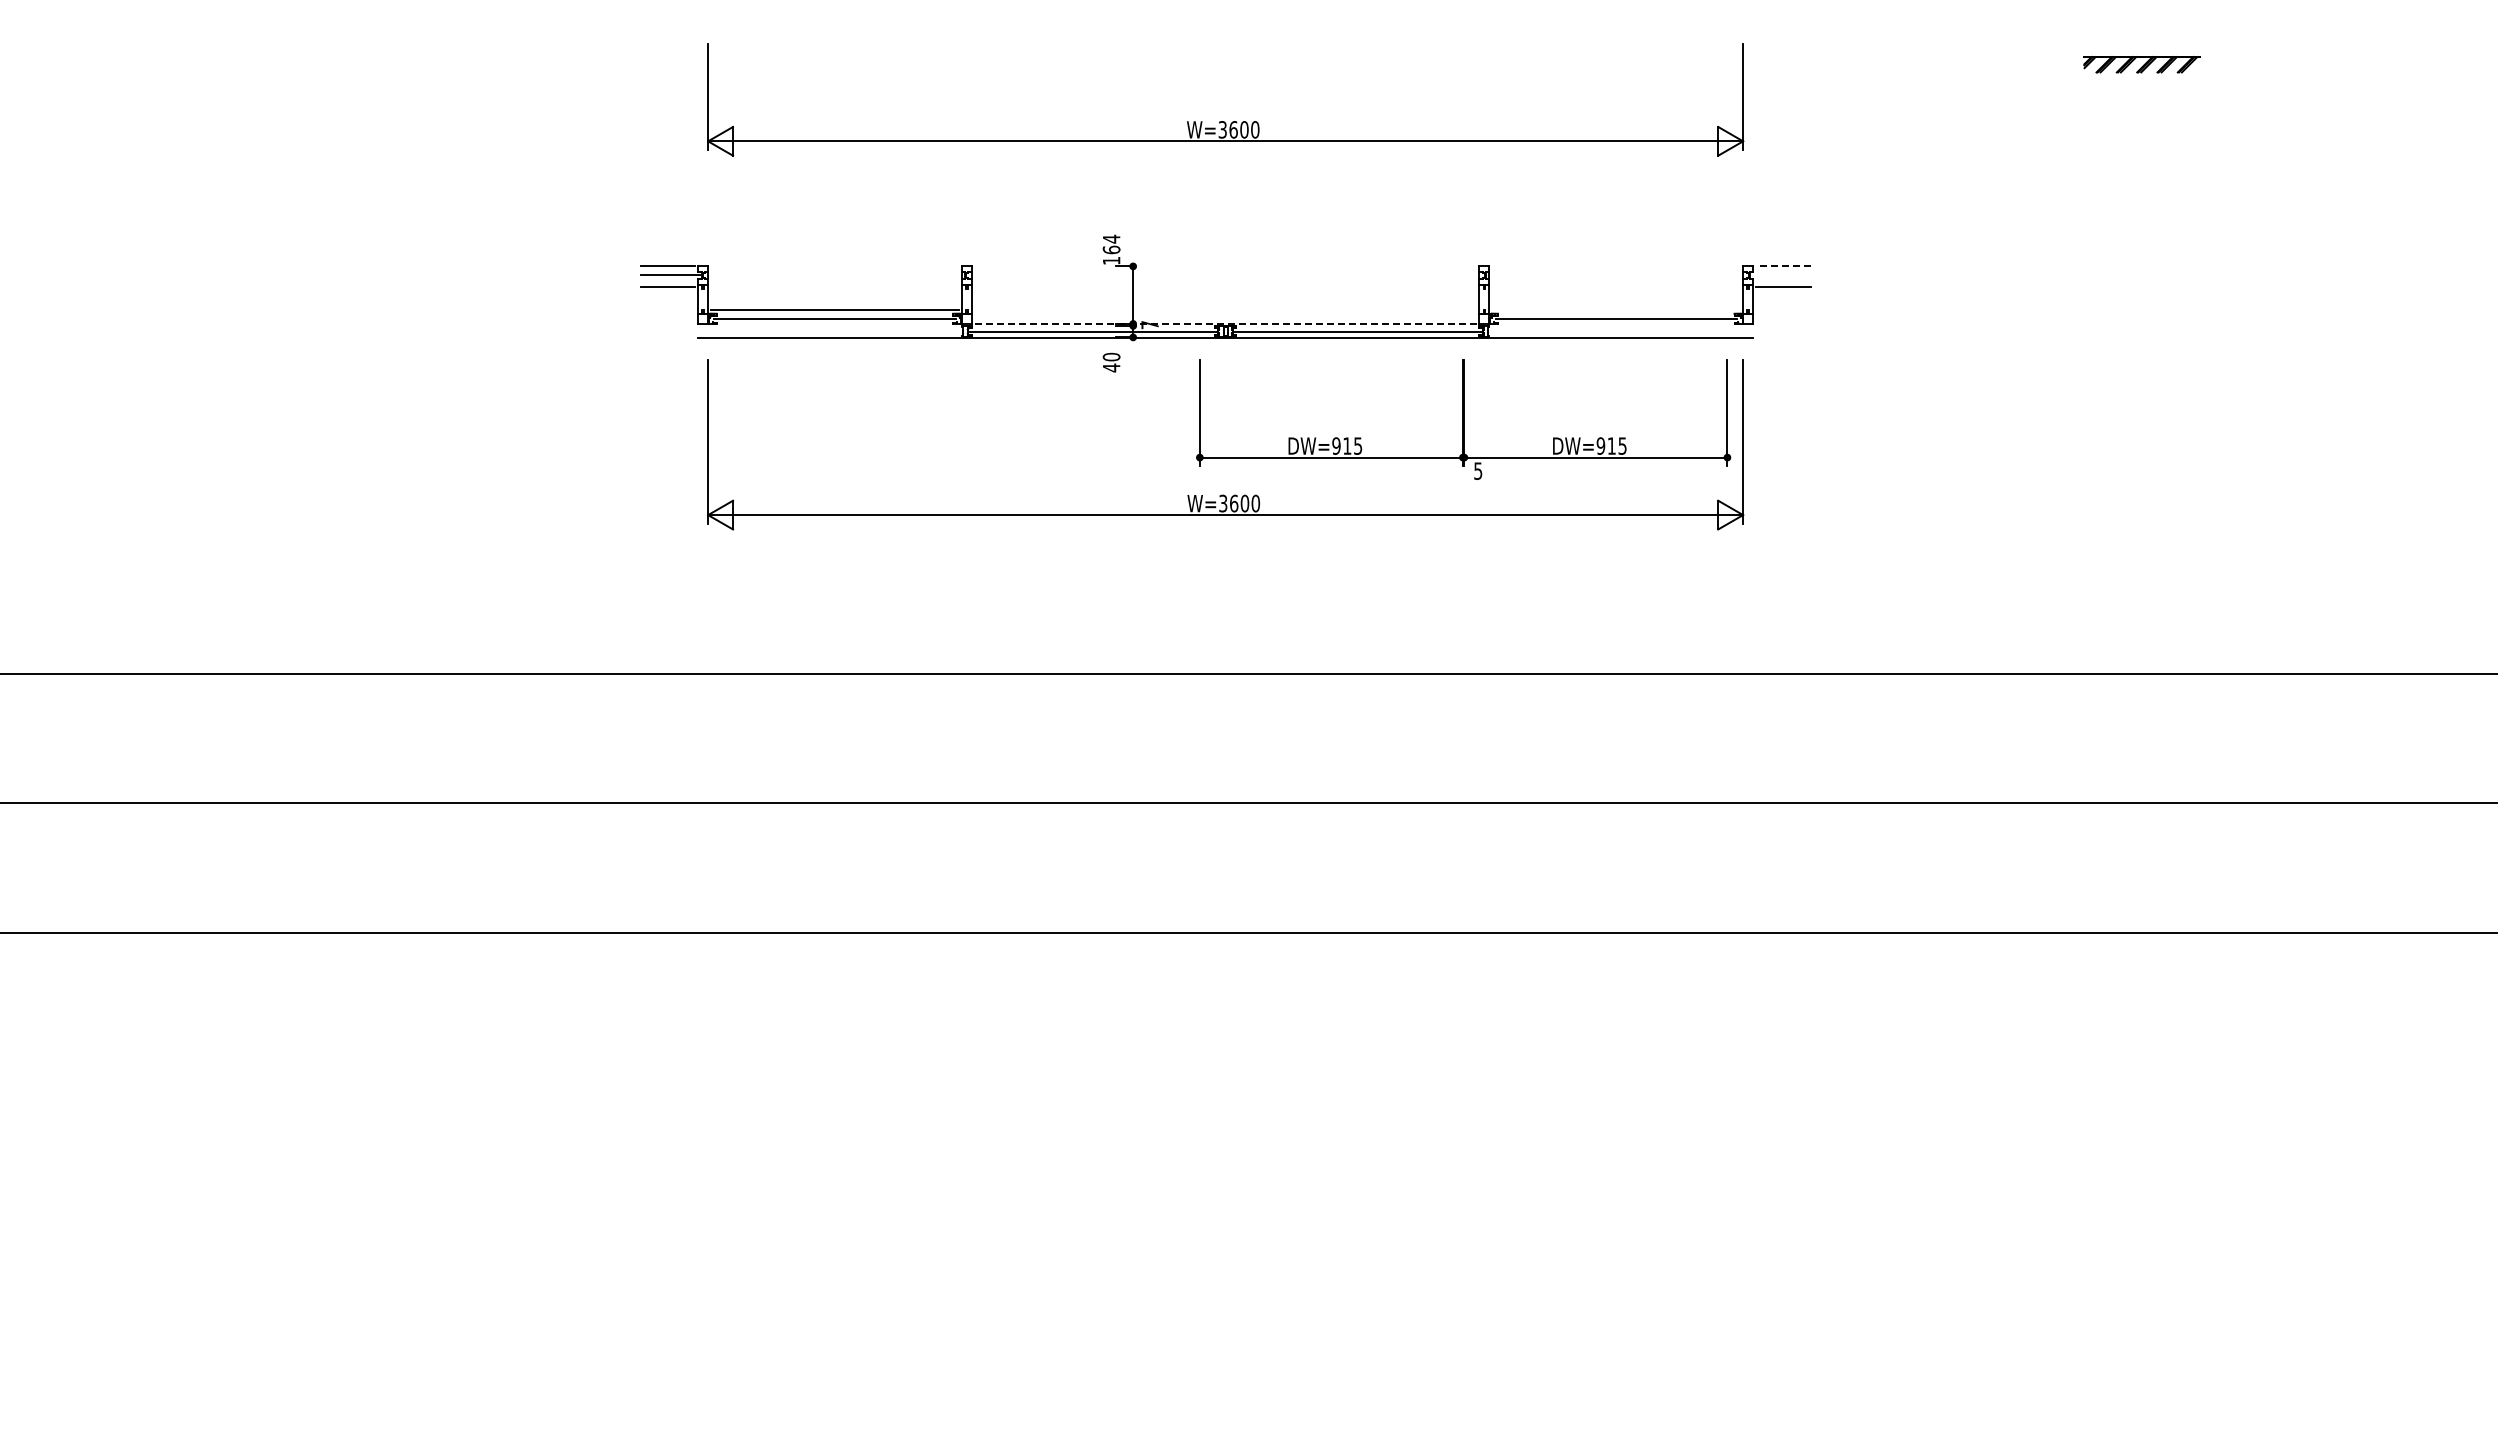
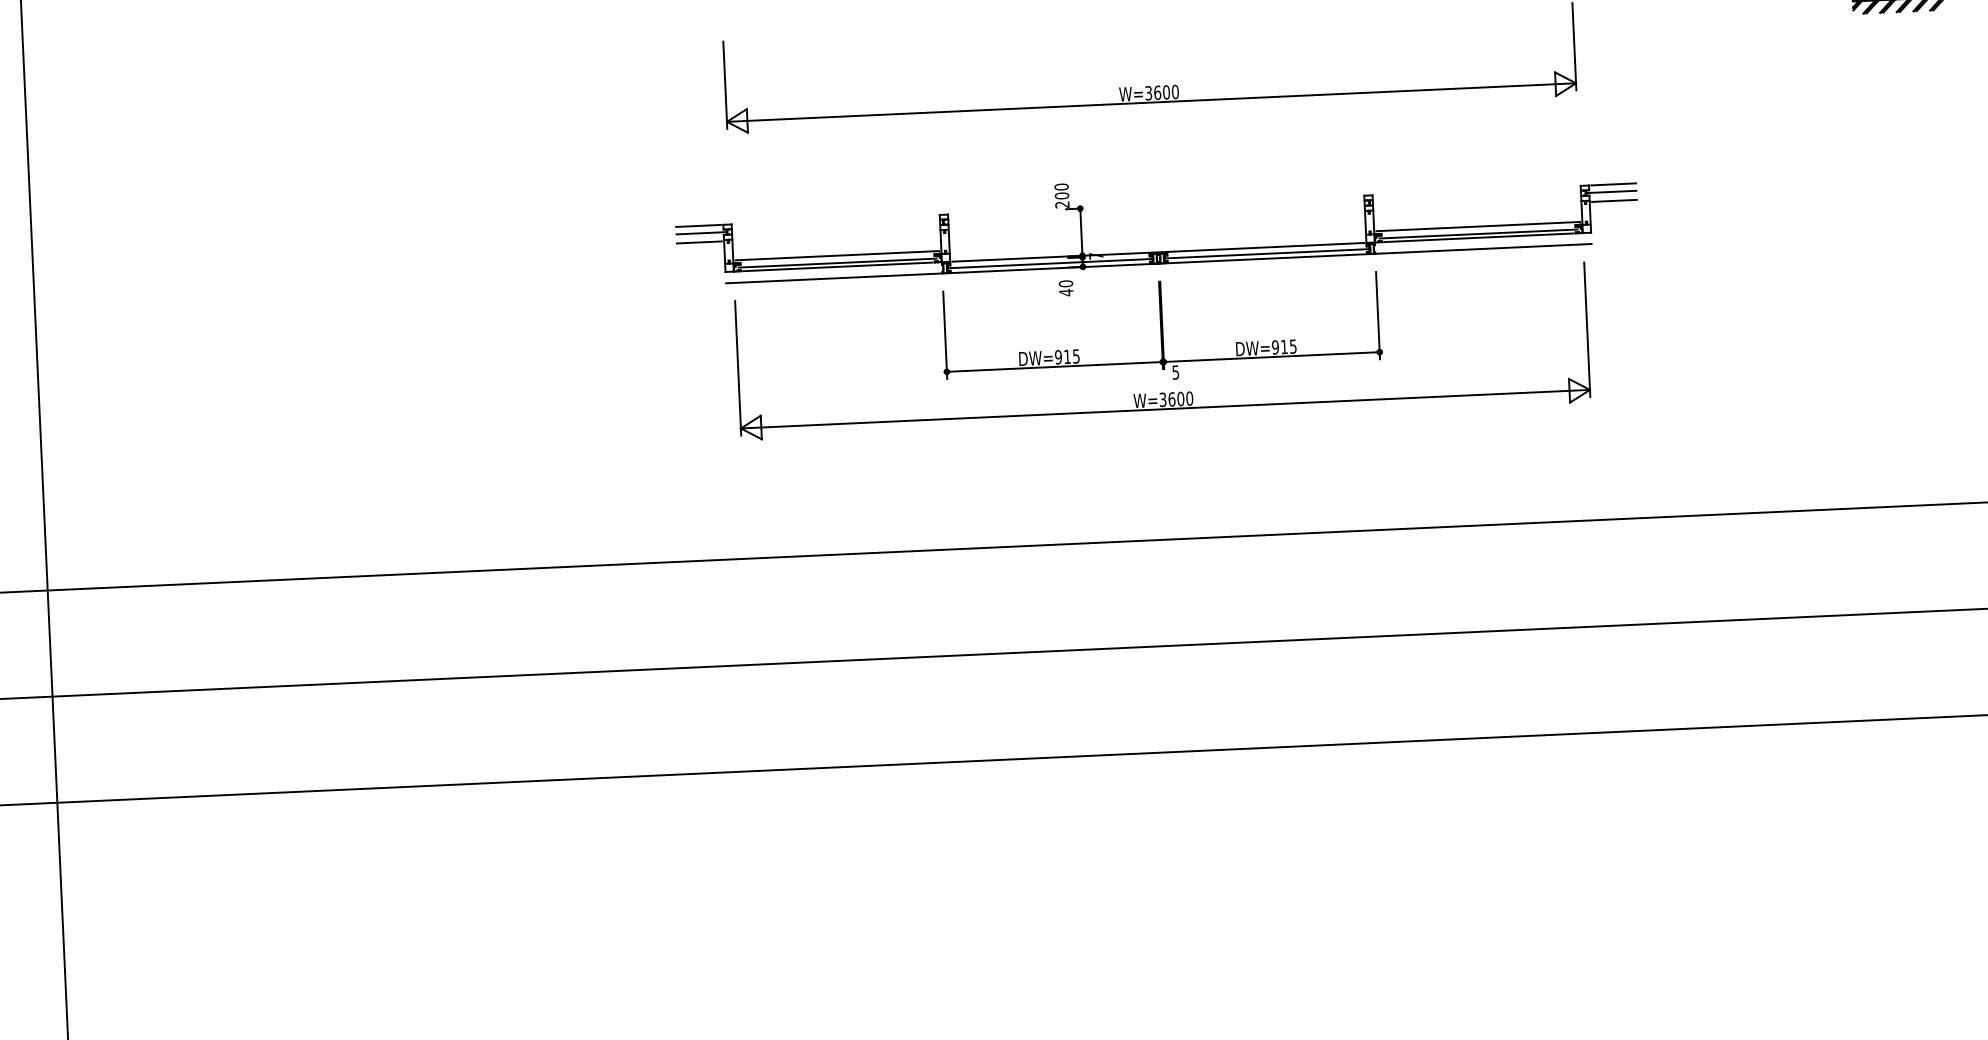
text: (1111, 249) -> (1061, 195), 164 -> 200
line: (1782, 266) -> (1612, 184), dashed -> solid
line: (1780, 275) -> (1611, 191), added
line: (1616, 310) -> (1478, 226), added
line: (834, 323) -> (837, 266), added
line: (1225, 323) -> (1158, 252), dashed -> solid
line: (1615, 323) -> (1478, 237), added
part: (1463, 419) -> (1161, 330), moved

